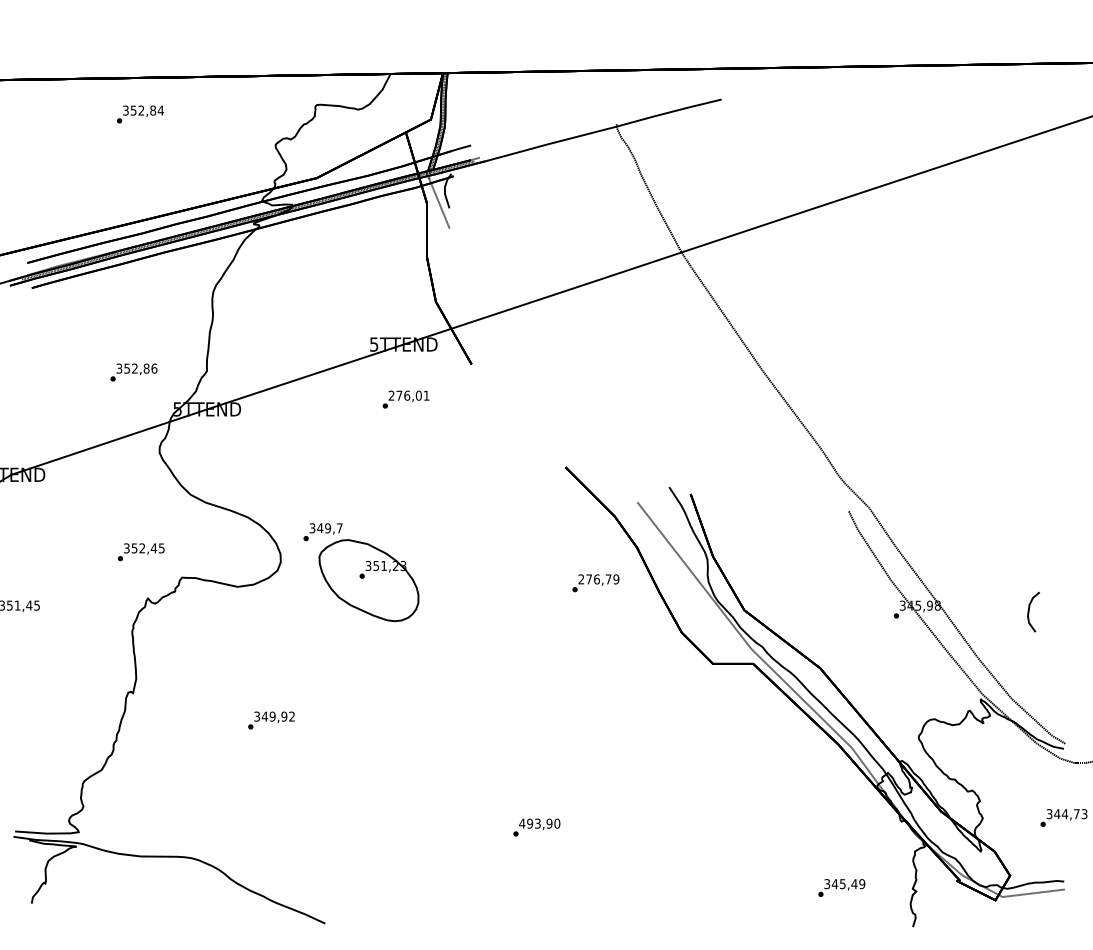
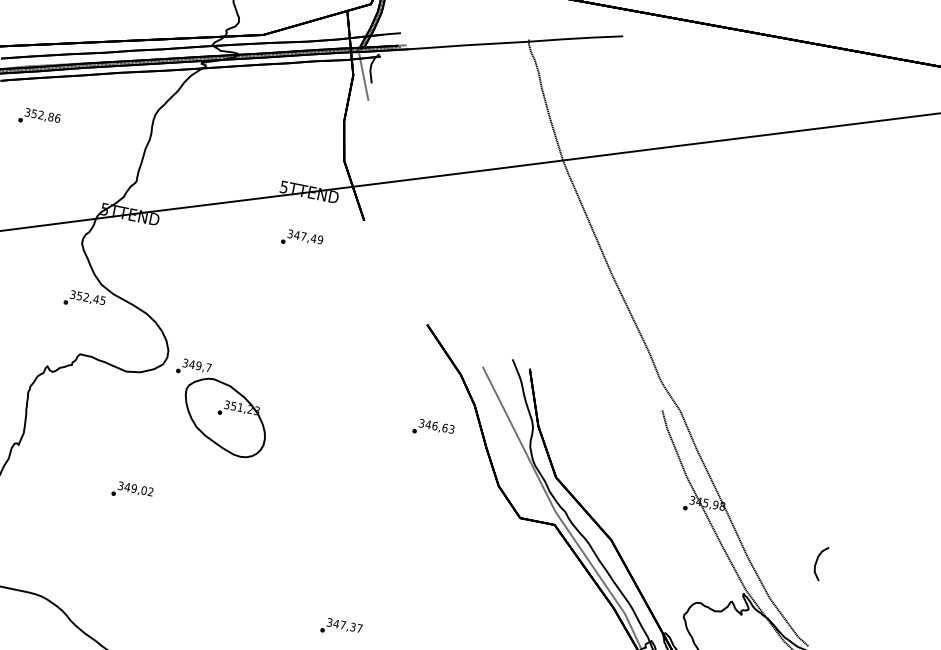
text: (133, 372) -> (39, 118), moved
text: (408, 395) -> (304, 236), 276,01 -> 347,49
text: (140, 552) -> (84, 300), moved
part: (361, 572) -> (220, 409), moved
text: (598, 579) -> (436, 426), 276,79 -> 346,63
curve: (1029, 611) -> (817, 562), moved
text: (284, 716) -> (144, 490), 349,92 -> 349,02
text: (539, 823) -> (344, 625), 493,90 -> 347,37

